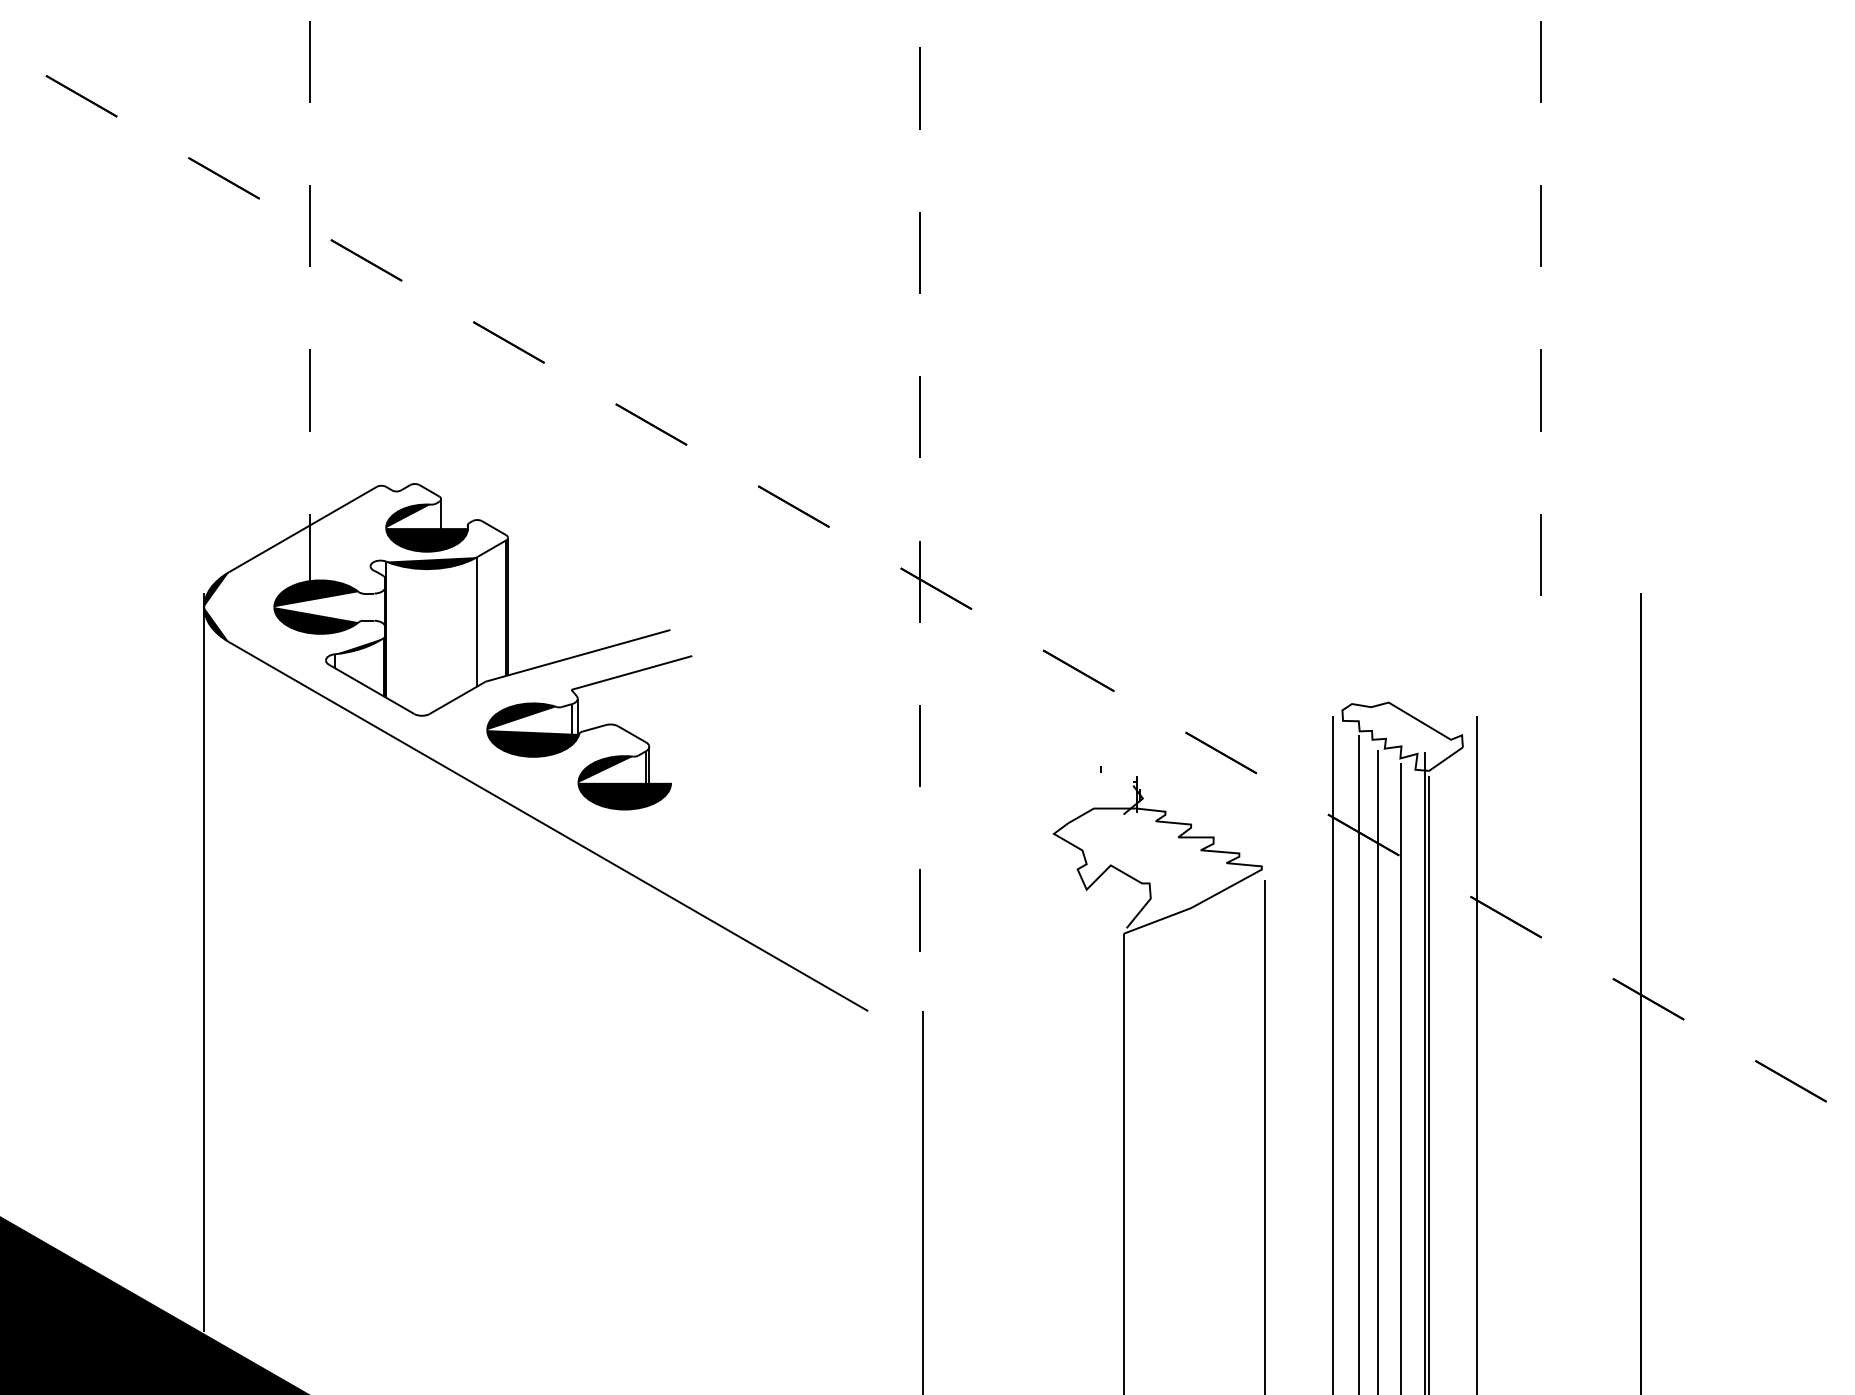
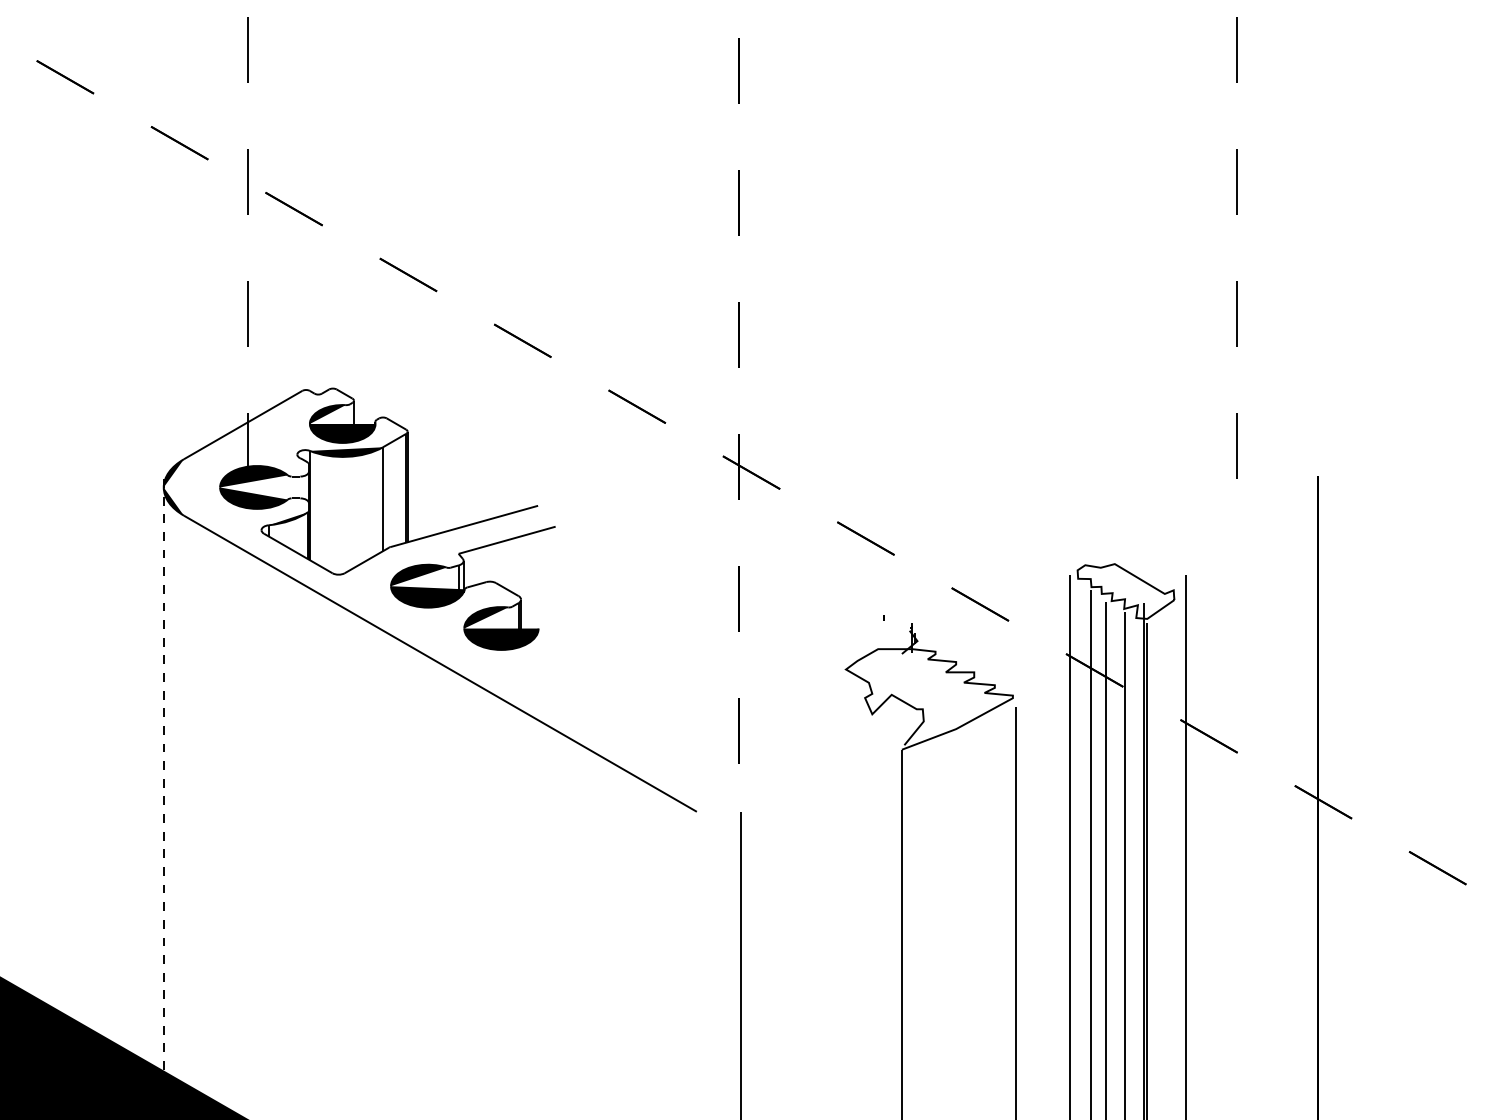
line: (204, 961) -> (164, 771), solid -> dashed

